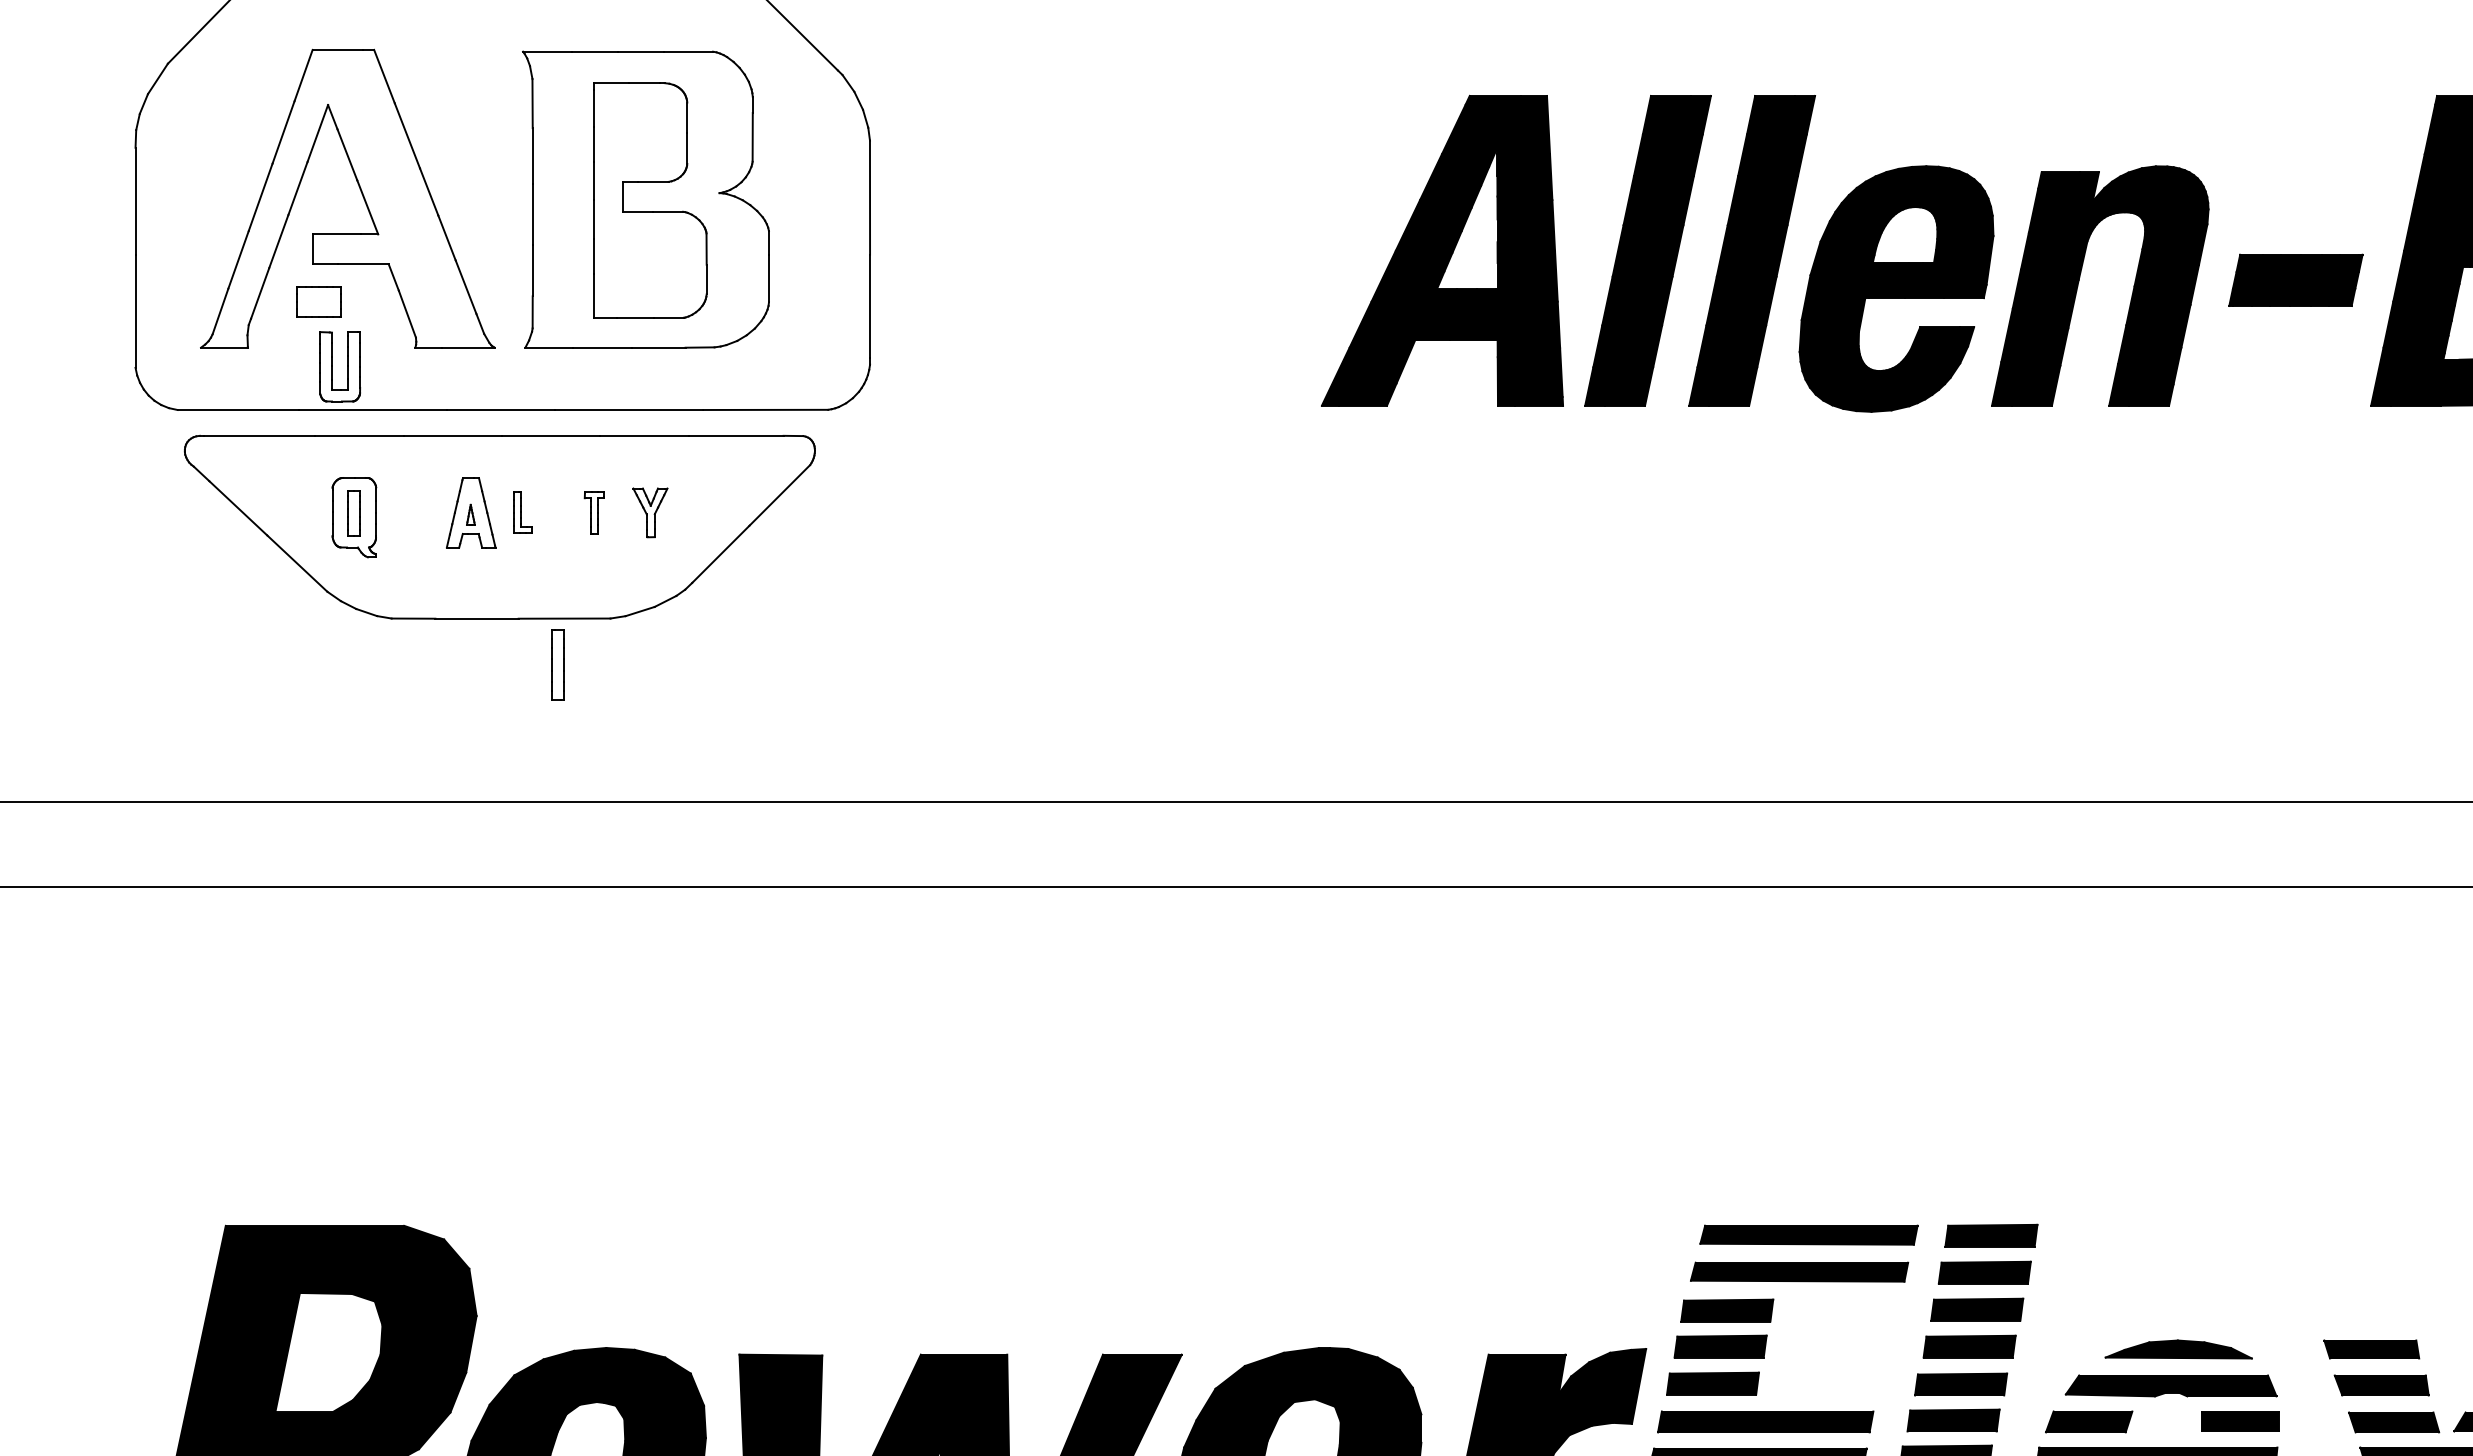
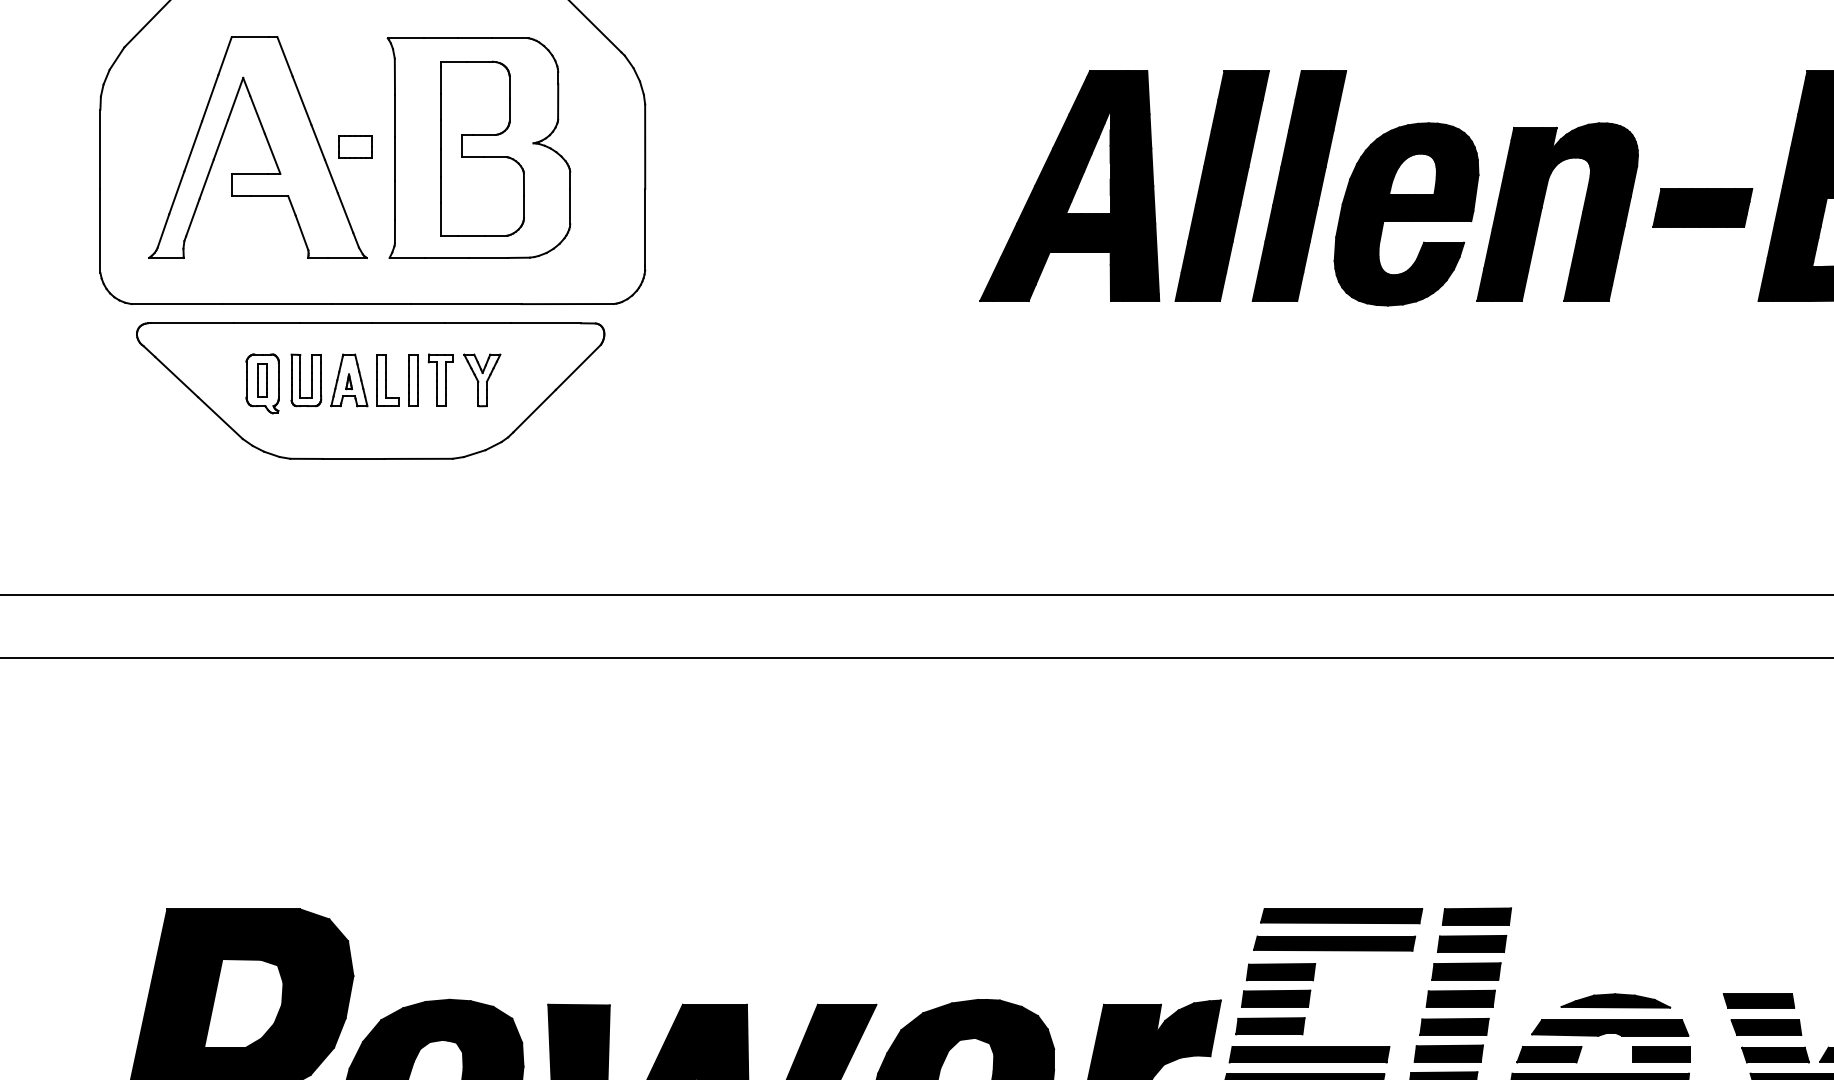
part: (318, 301) -> (354, 146), moved
part: (347, 366) -> (311, 380), moved
part: (522, 512) -> (387, 380), size x1.67
part: (594, 512) -> (440, 380), size x1.67
part: (650, 512) -> (482, 380), size x1.43
part: (557, 664) -> (413, 380), moved

